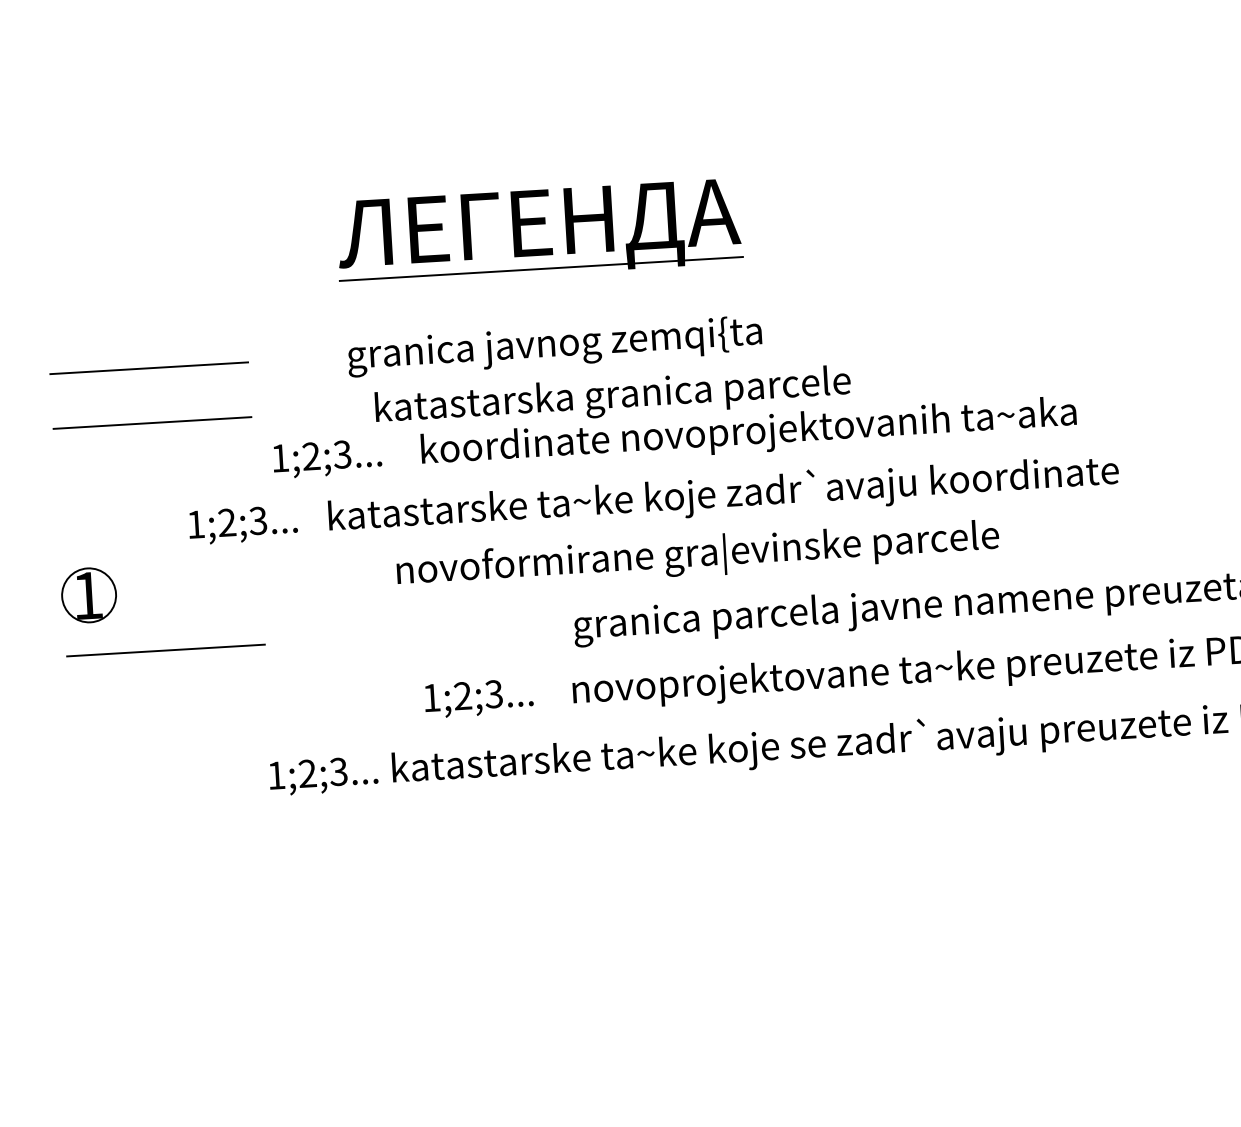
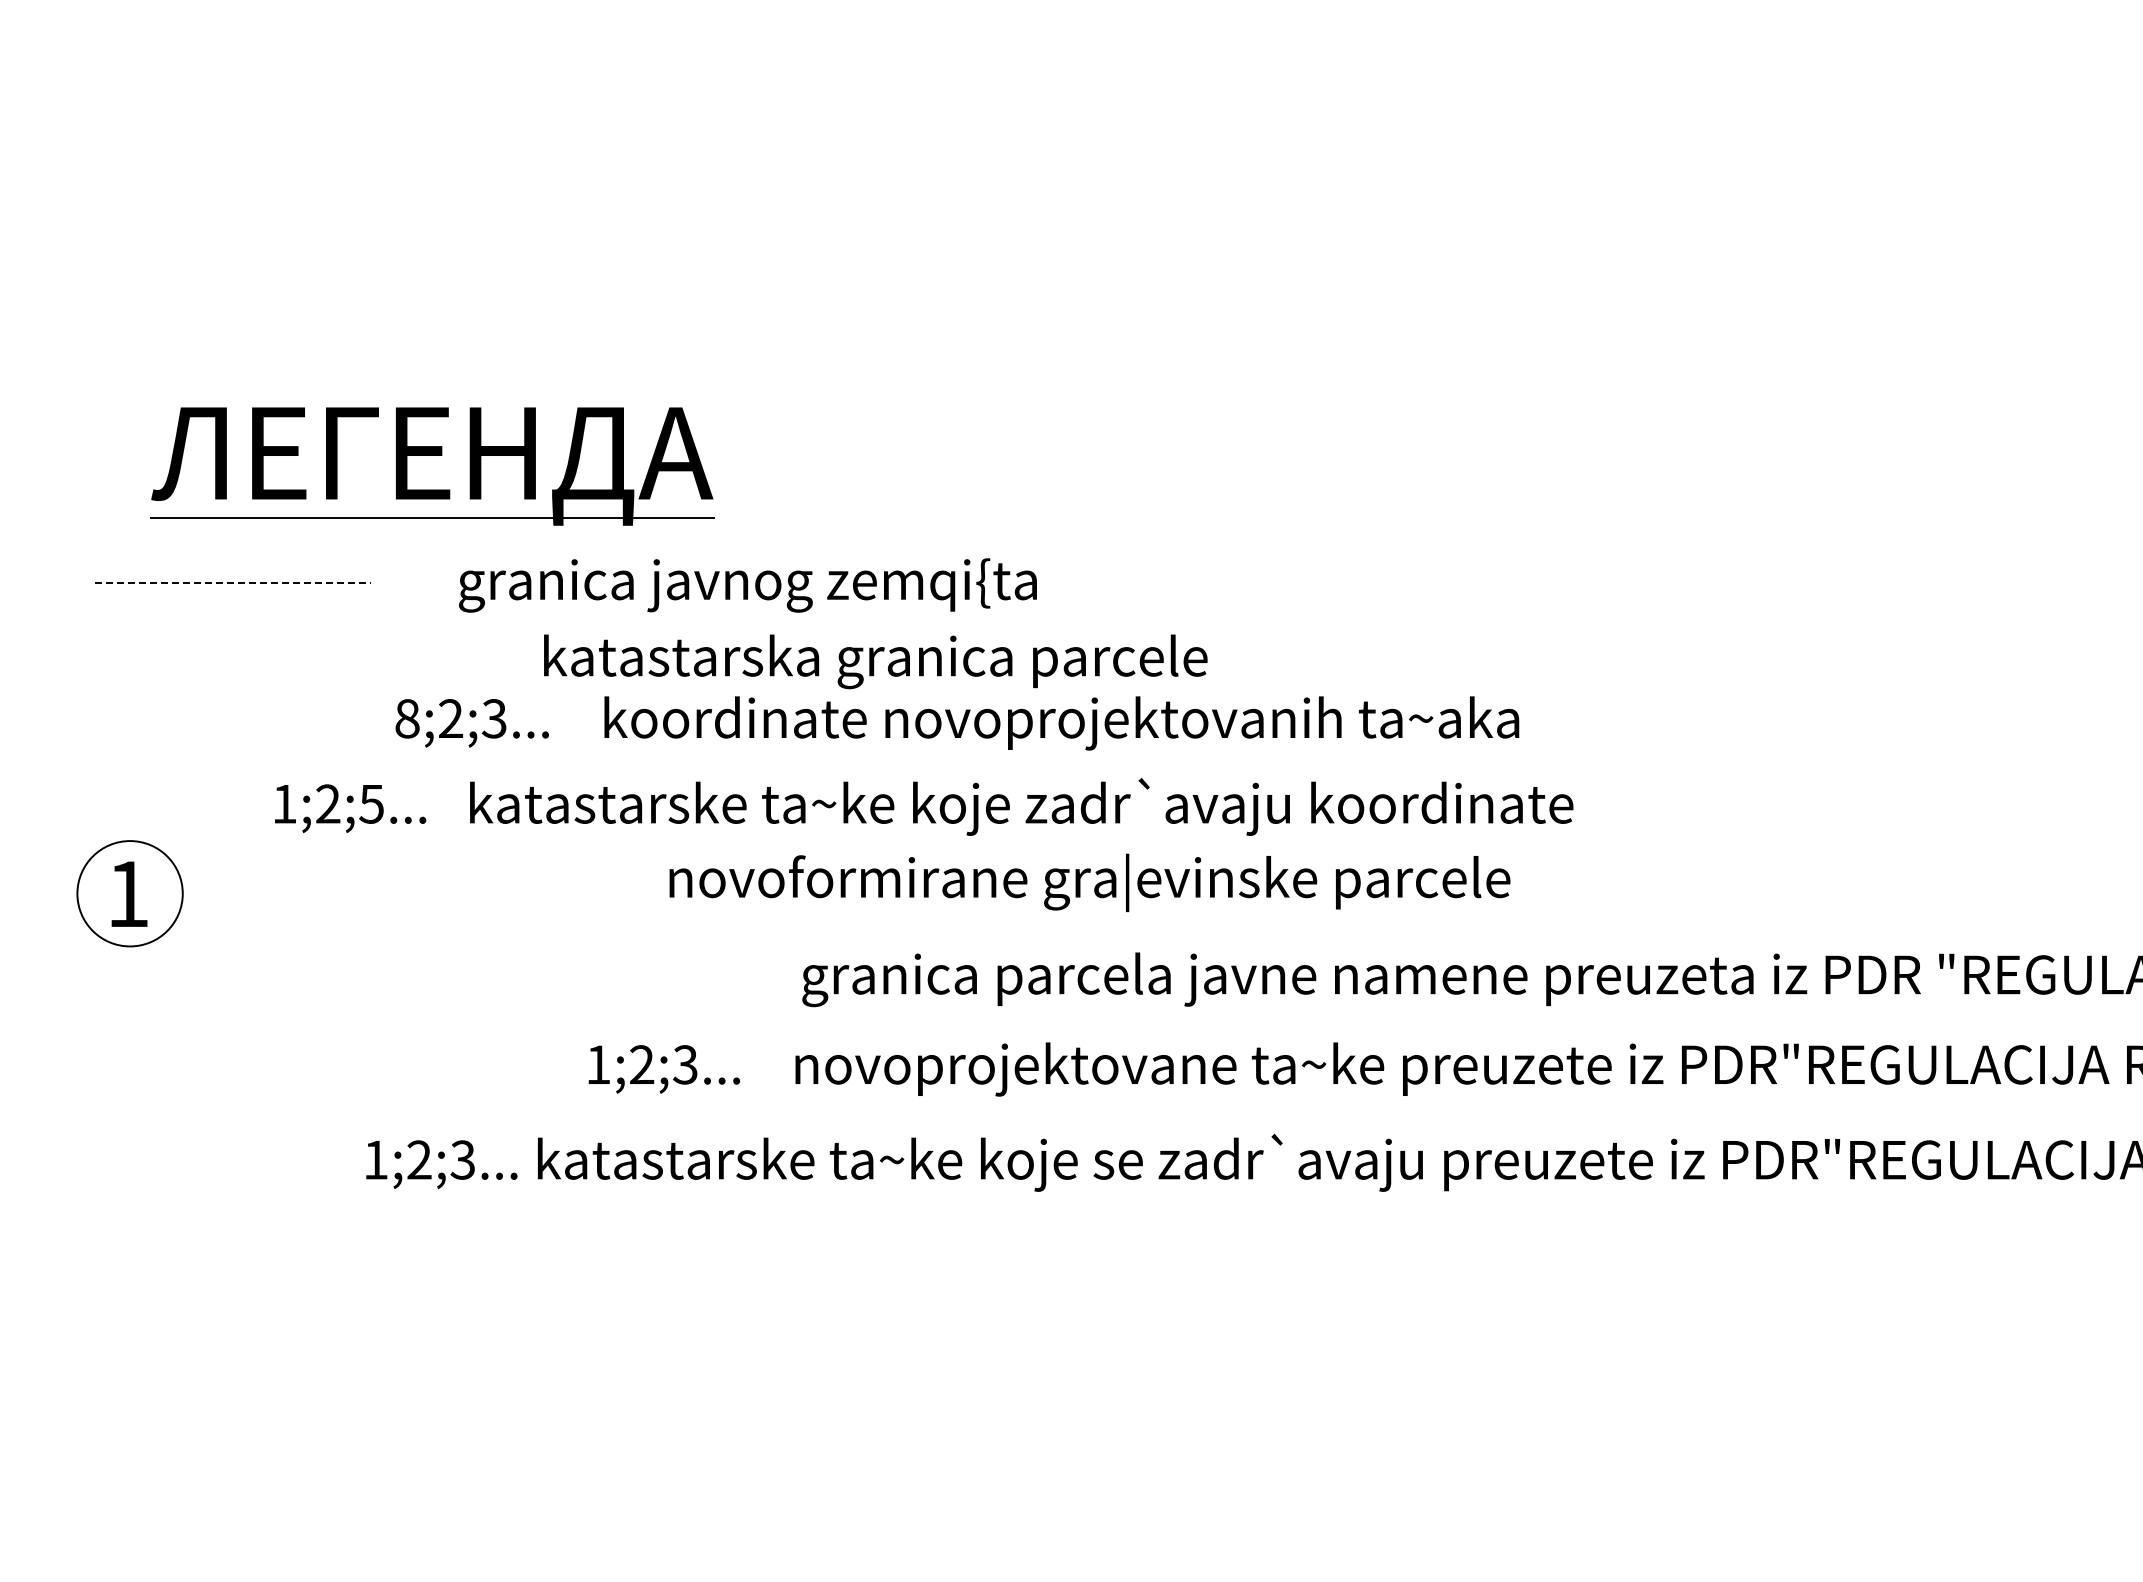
part: (538, 224) -> (432, 455), moved
text: (554, 346) -> (747, 585), moved
line: (149, 368) -> (233, 582), solid -> dashed
line: (152, 423) -> (232, 659), removed
text: (280, 458) -> (407, 718), 1;2;3... -> 8;2;3...
text: (258, 520) -> (371, 803), 1;2;3... -> 1;2;5...
text: (697, 555) -> (1089, 882), moved
circle: (88, 595) -> (129, 893), size x1.4
line: (165, 650) -> (232, 976), removed

